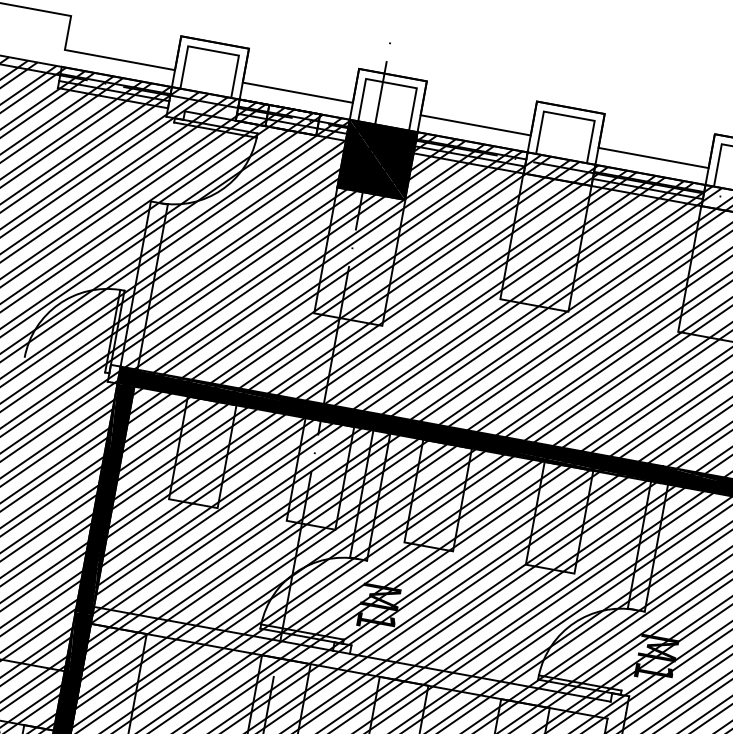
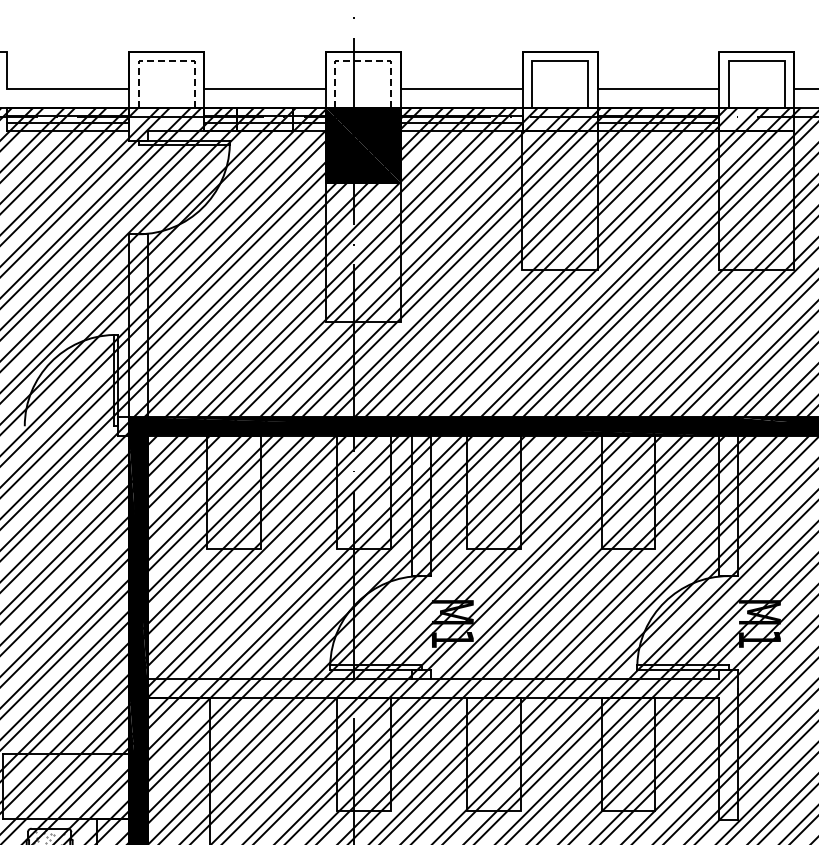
line: (213, 50) -> (166, 60), solid -> dashed
line: (390, 83) -> (362, 60), solid -> dashed

